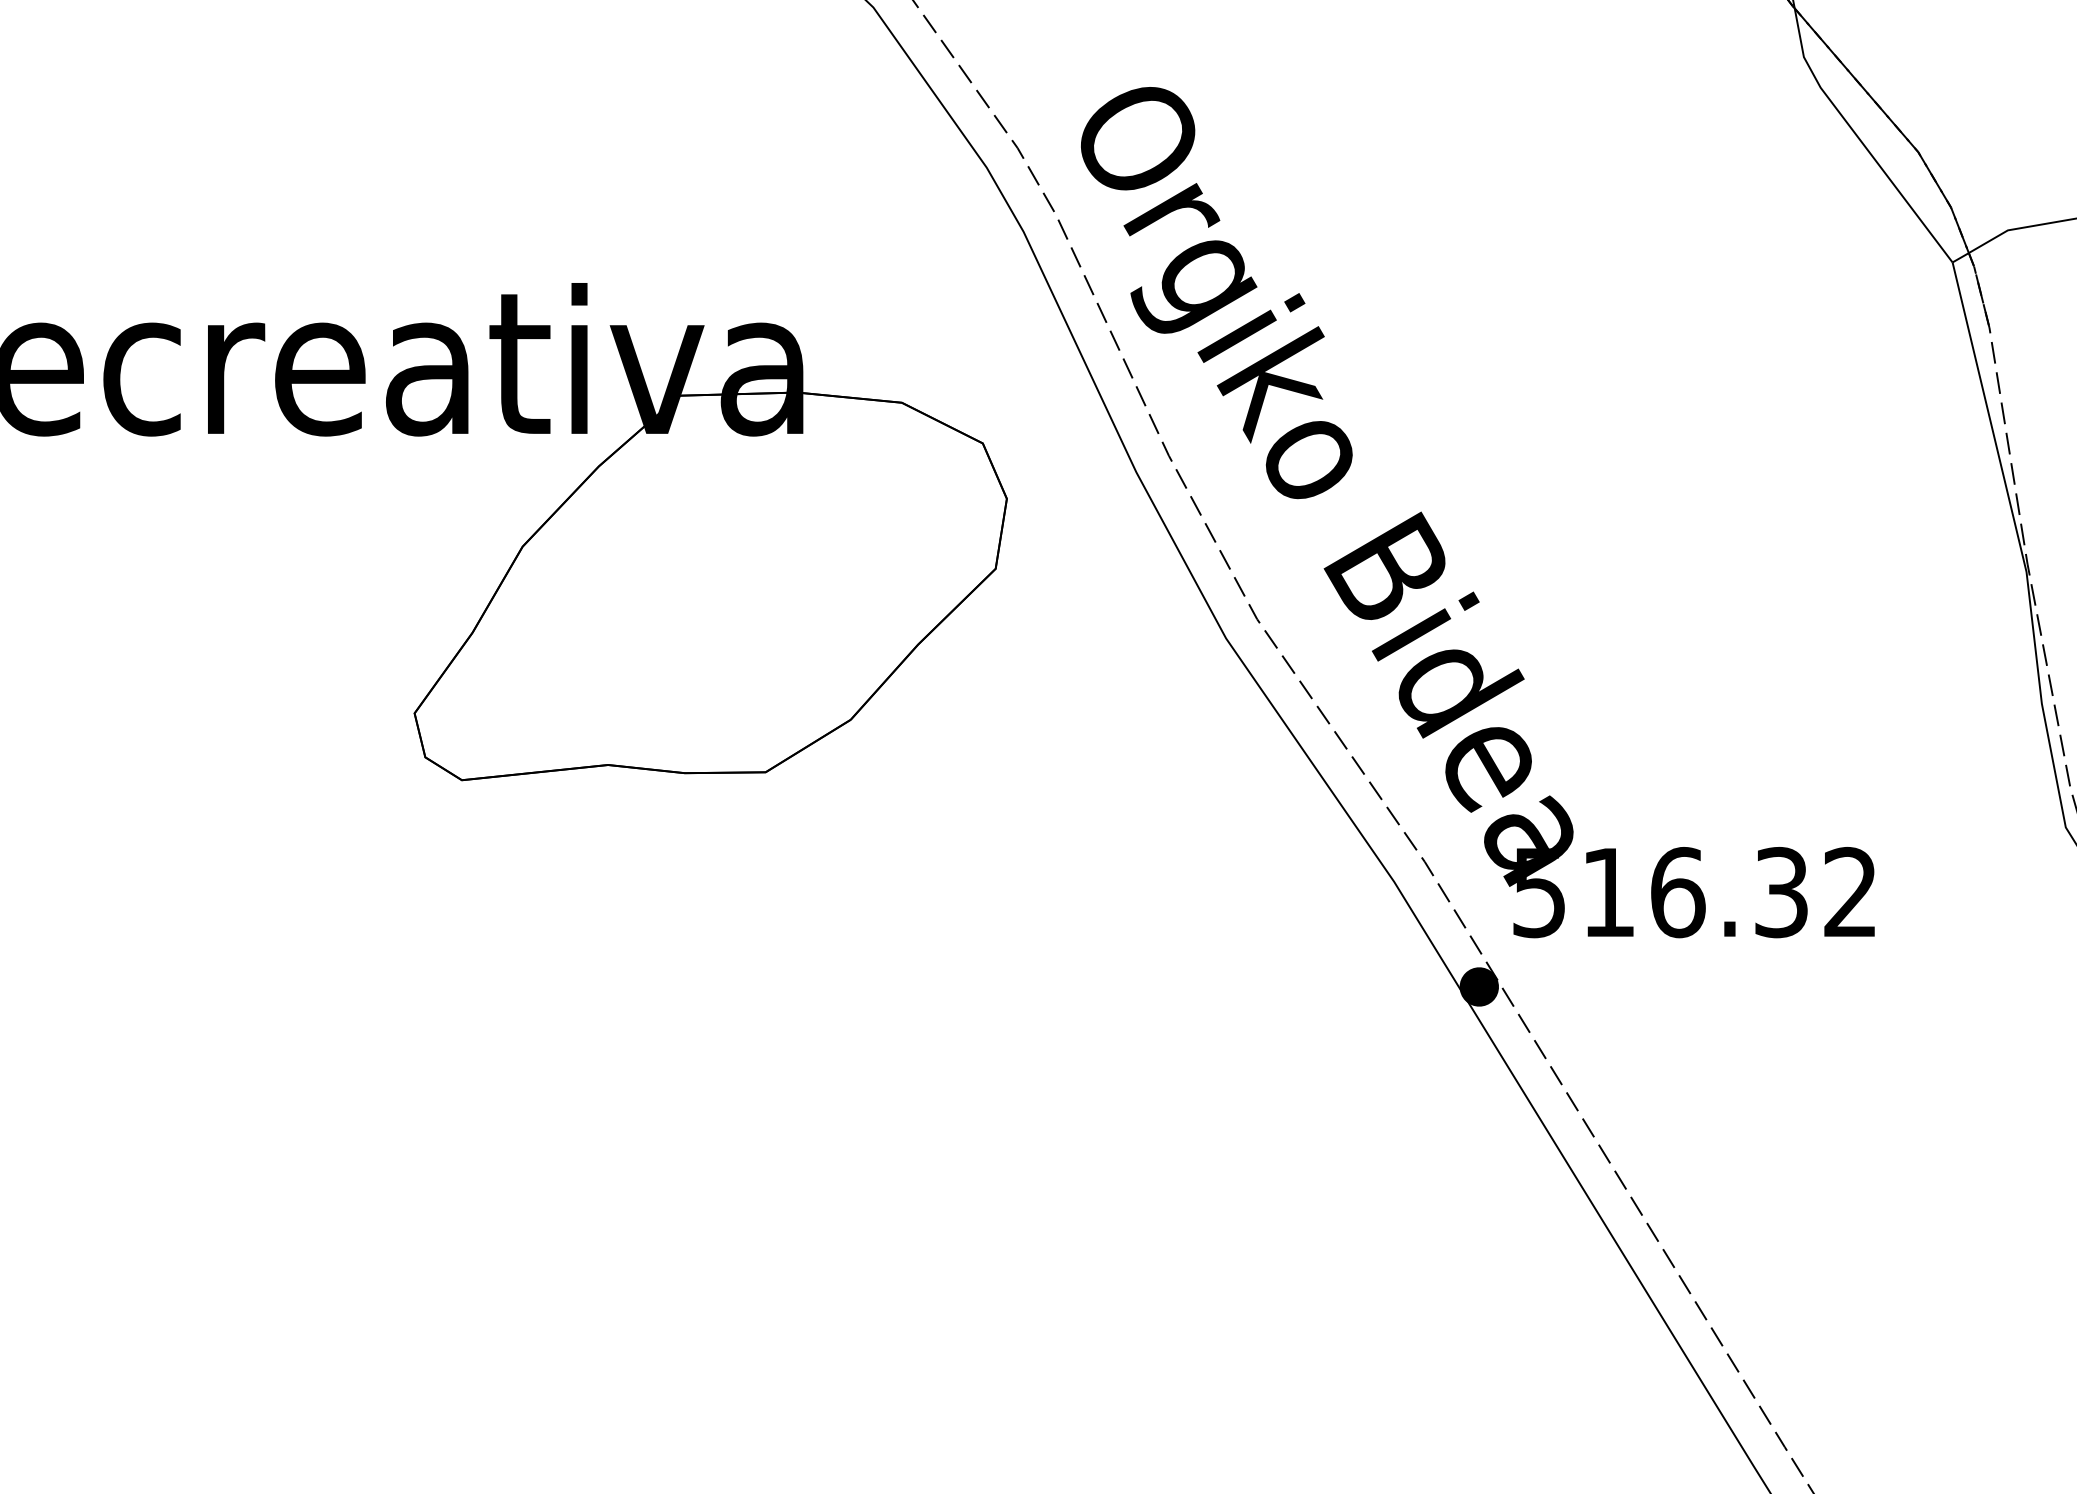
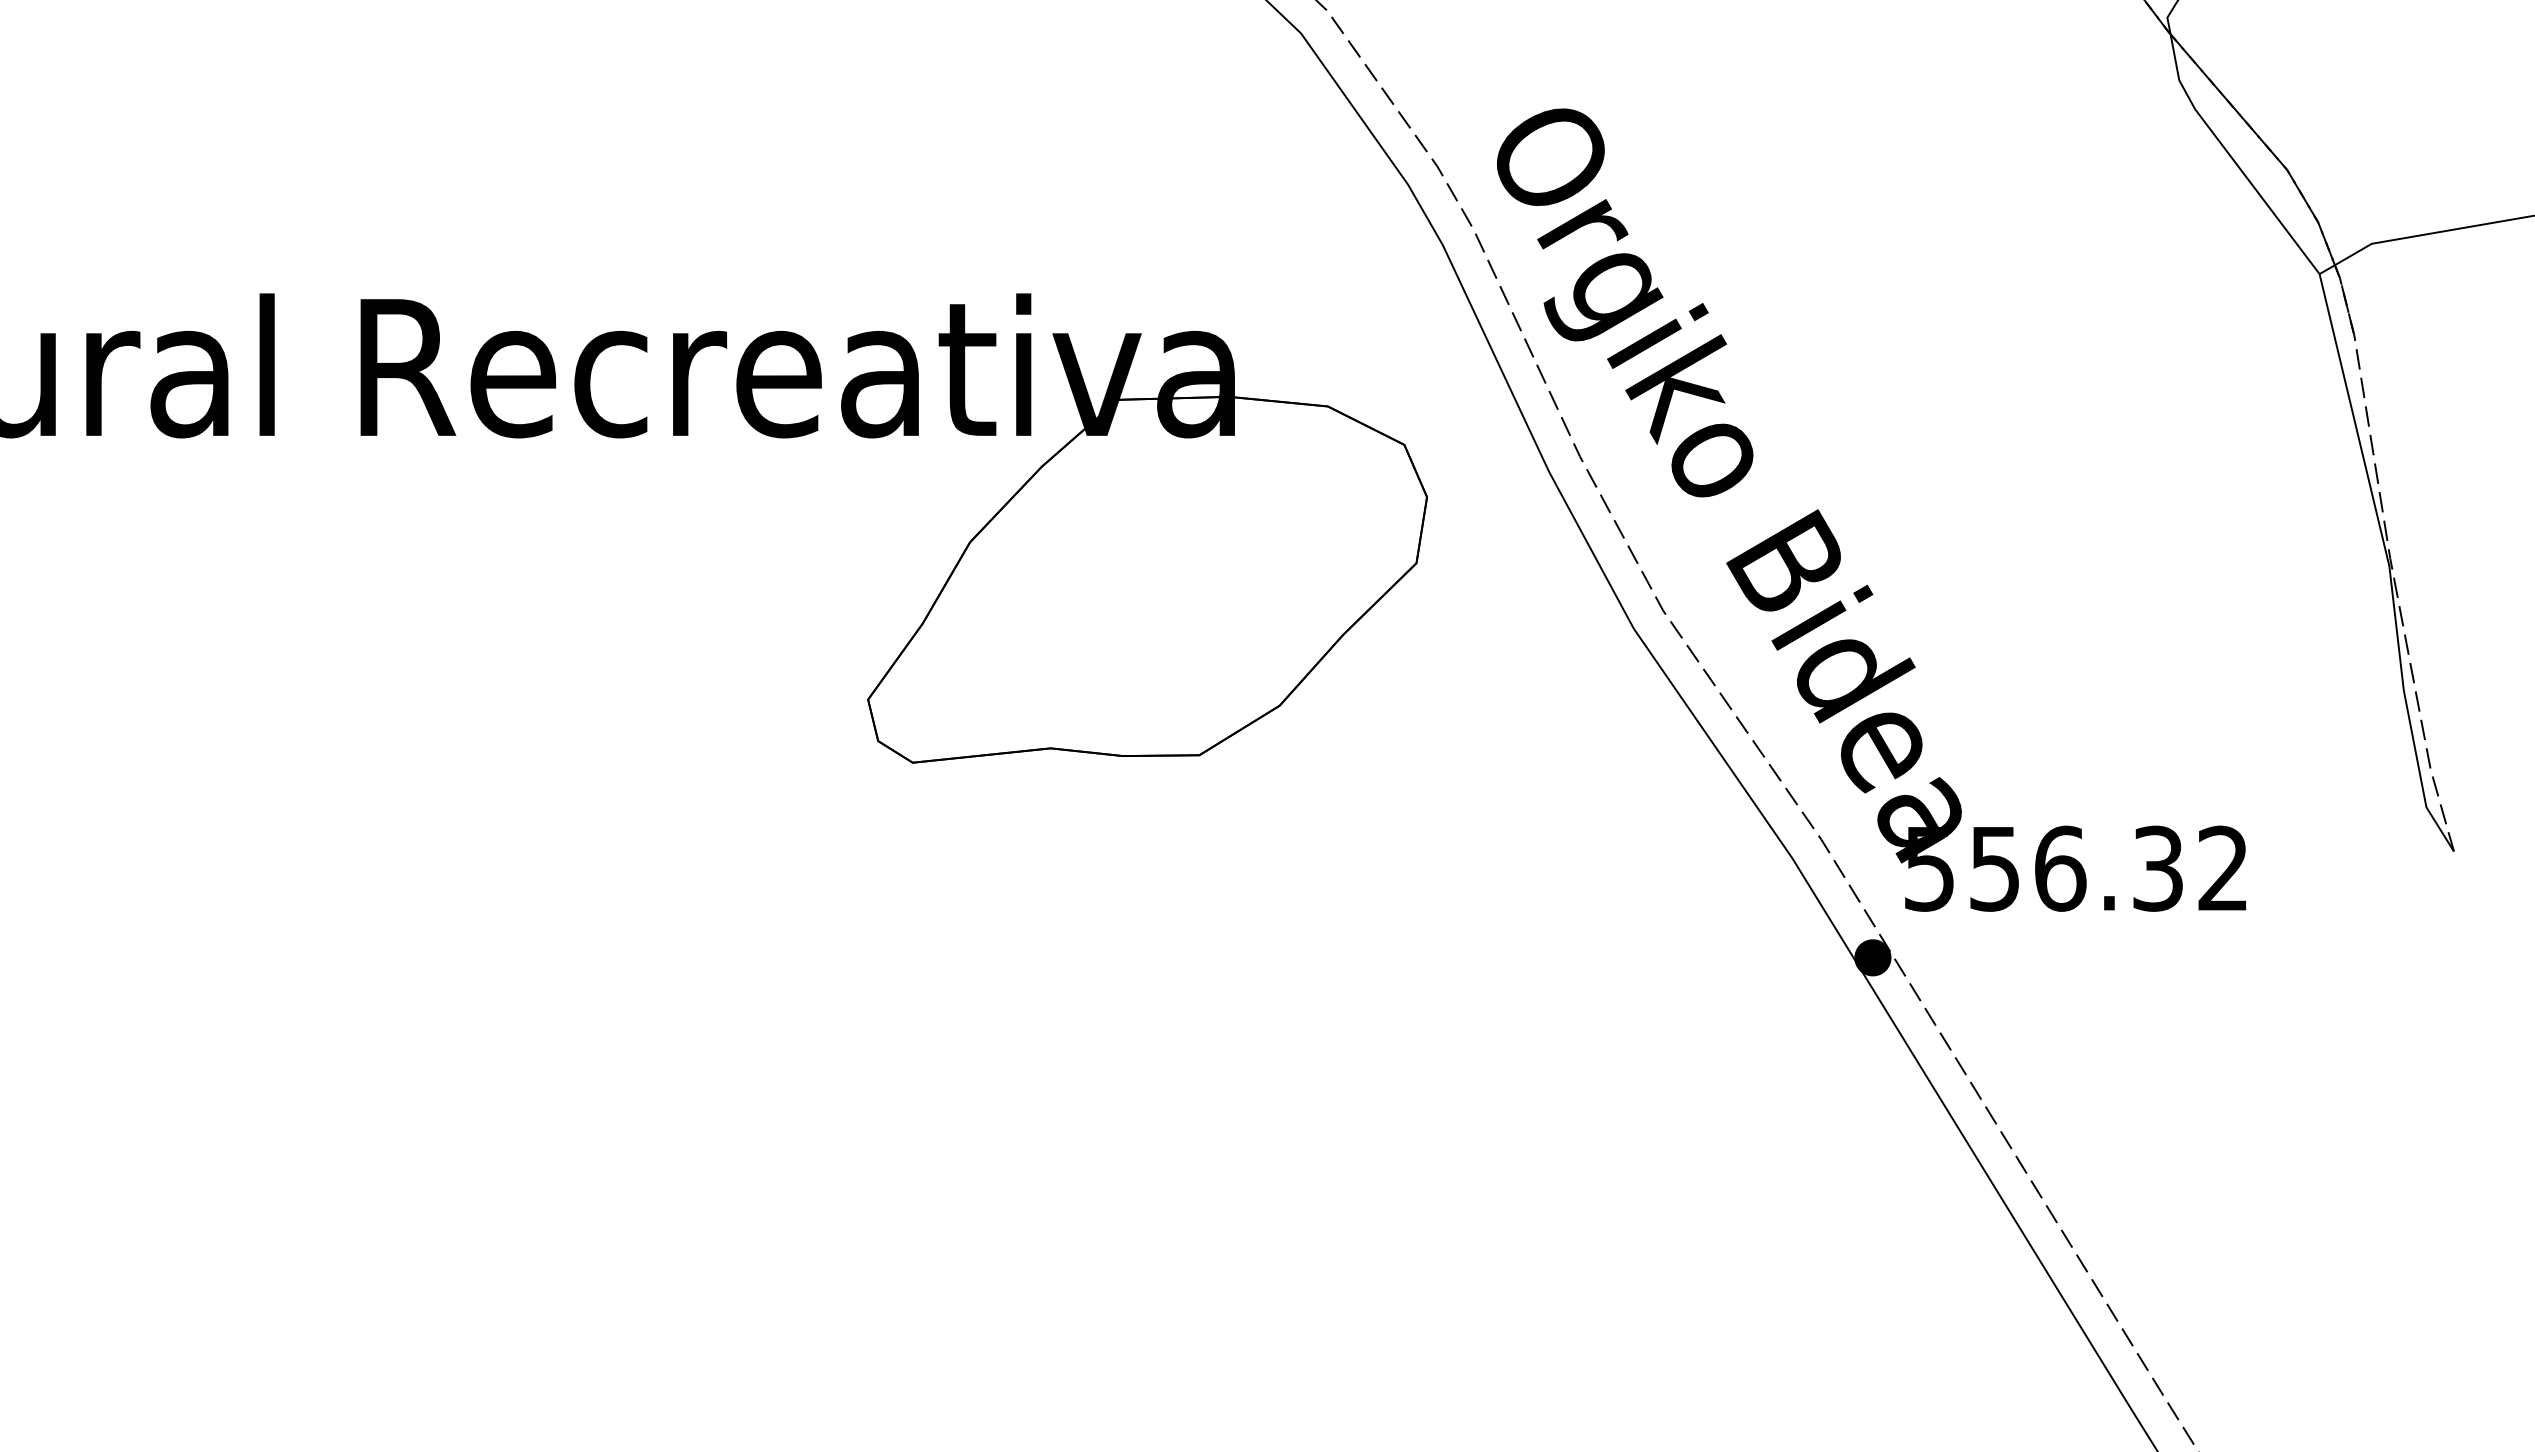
text: (1608, 893) -> (1994, 869), 516.32 -> 556.32

